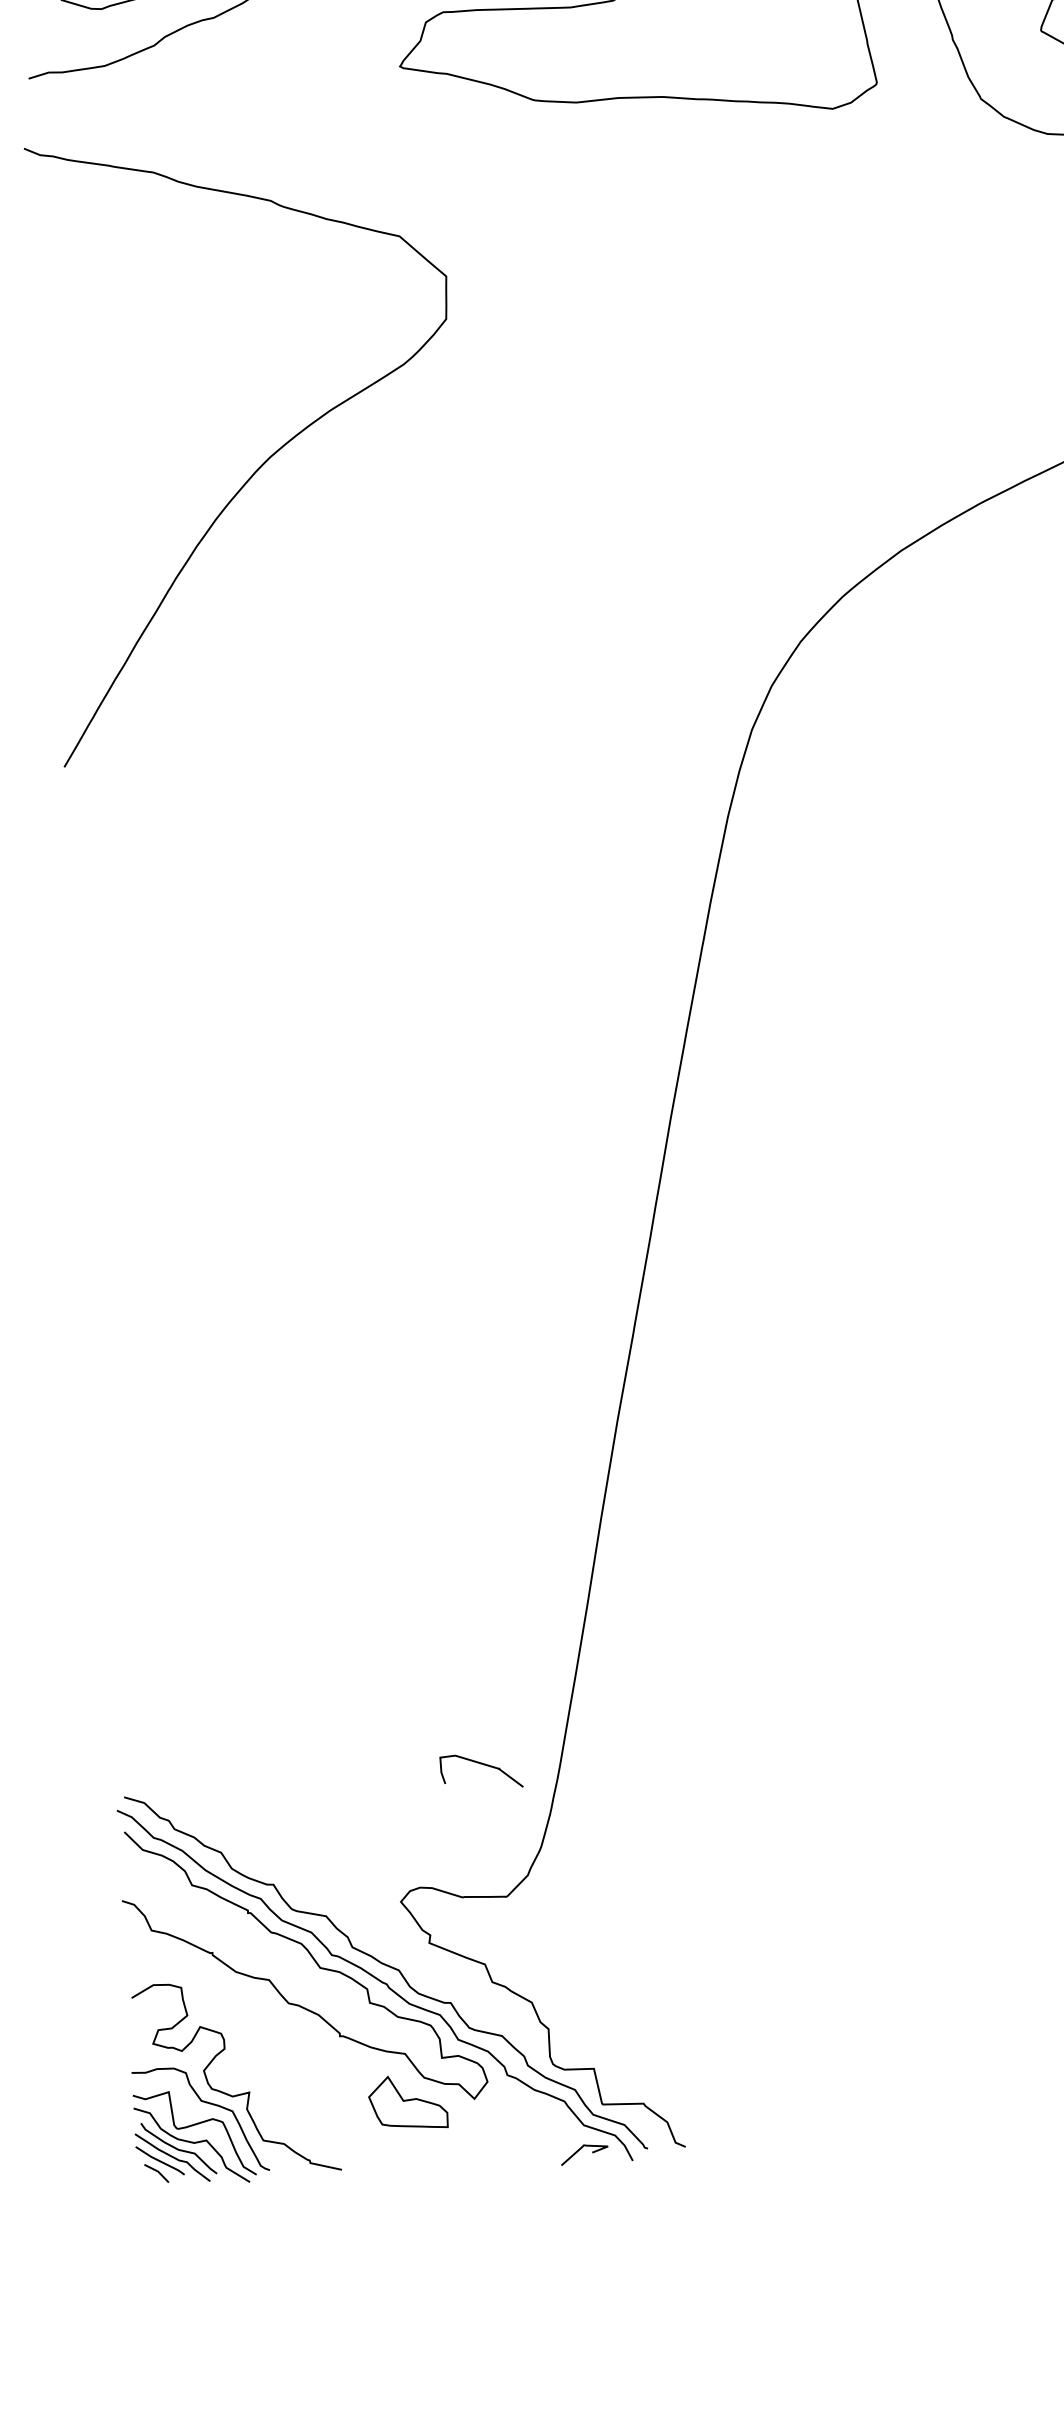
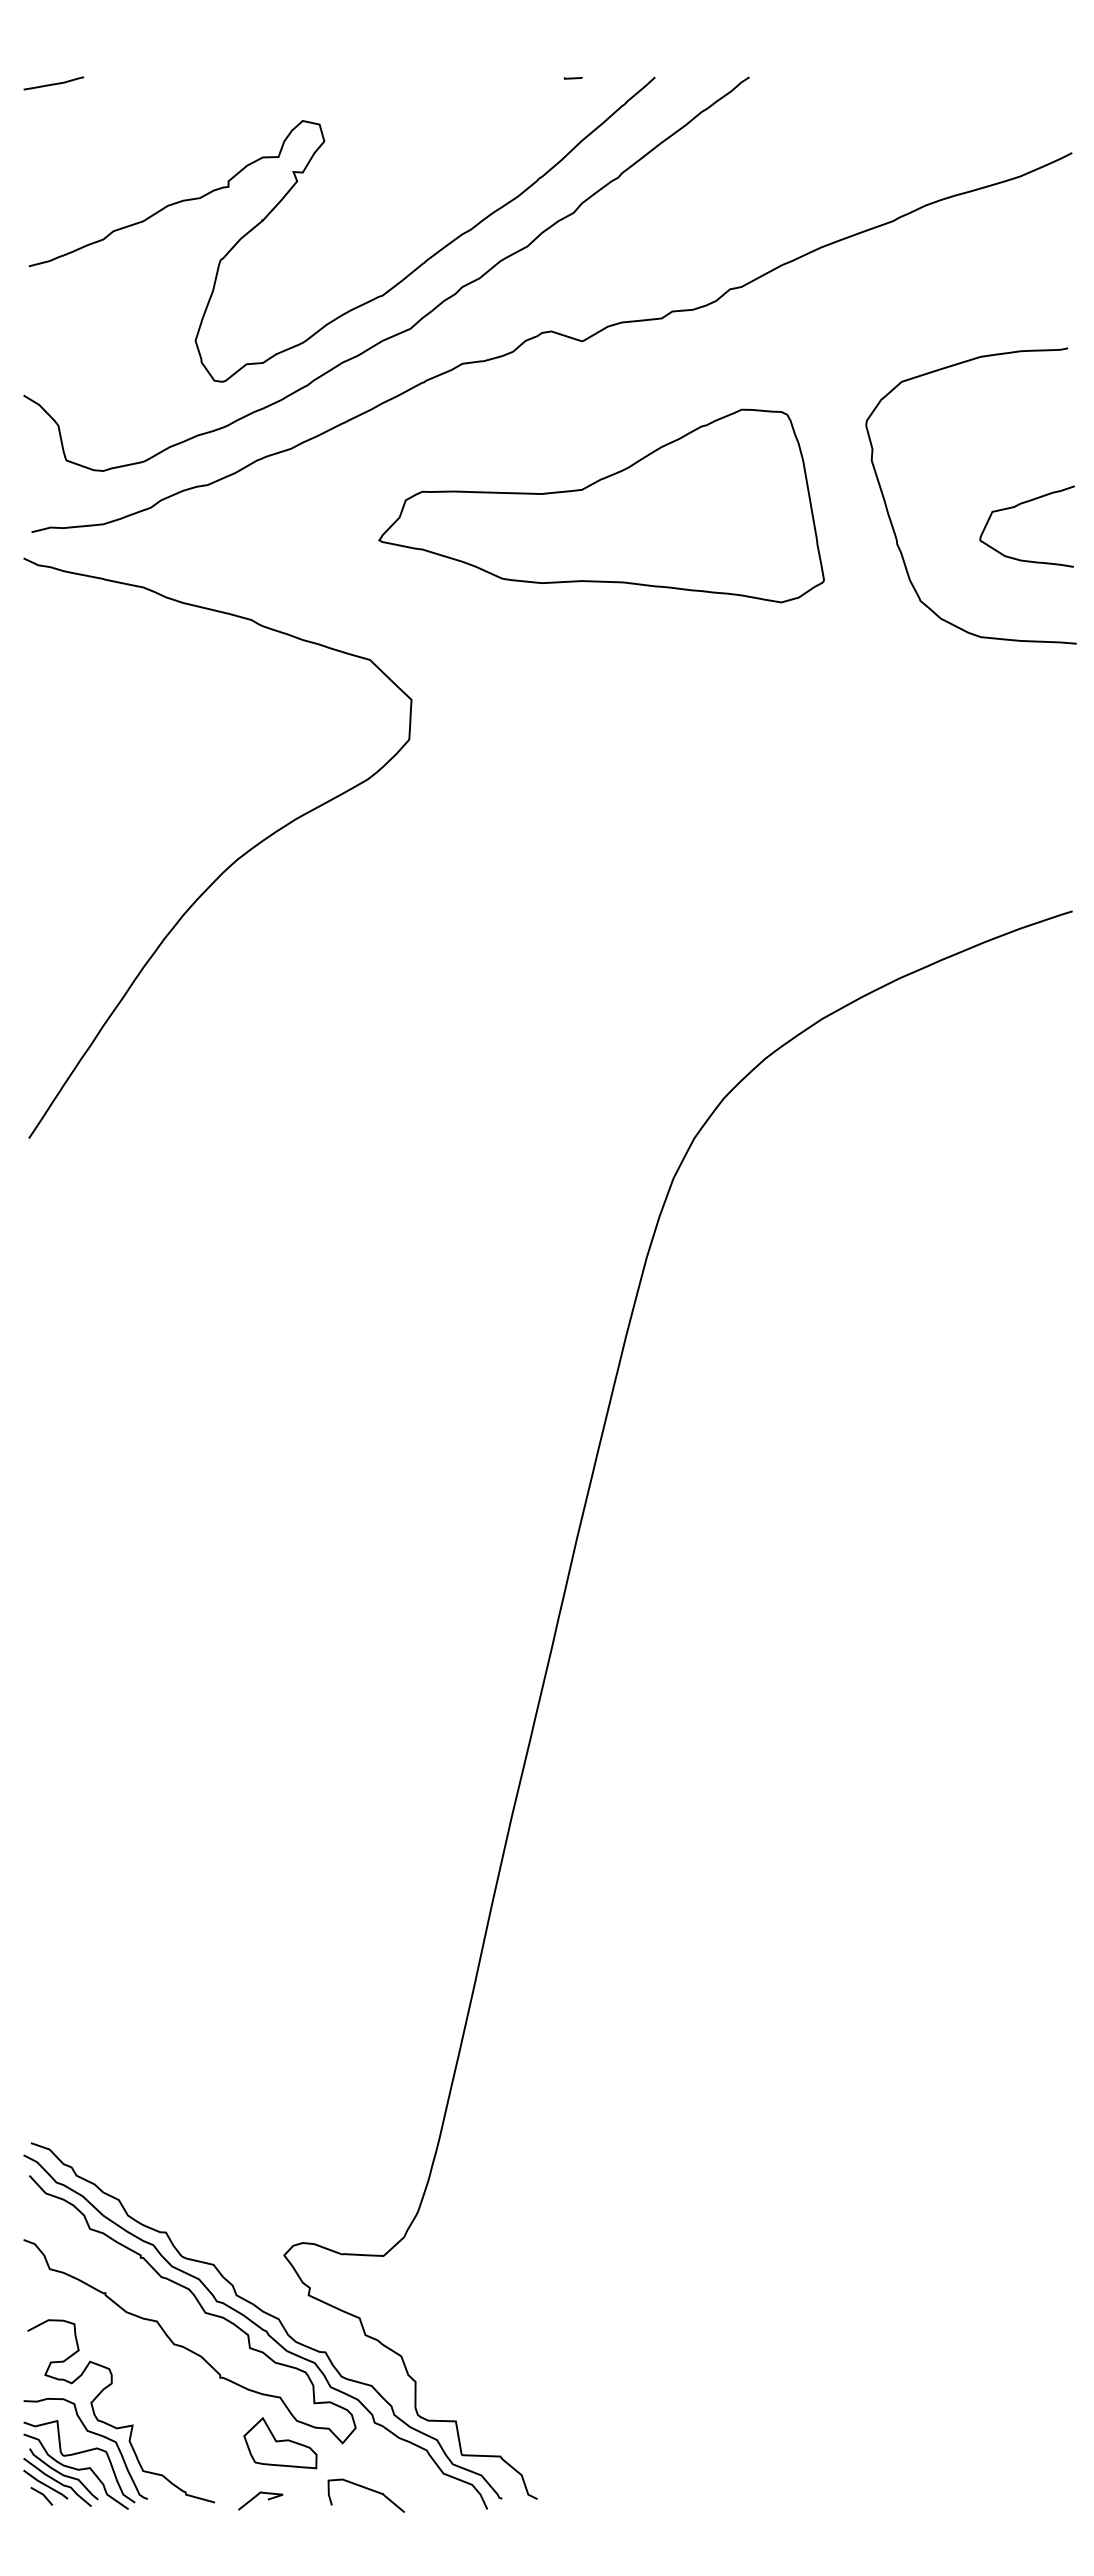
curve: (264, 460) -> (232, 862), moved
curve: (481, 1764) -> (366, 2489), moved
curve: (580, 2149) -> (257, 2496), moved

